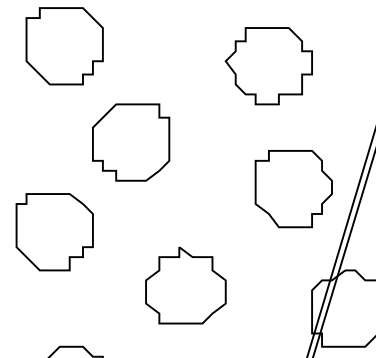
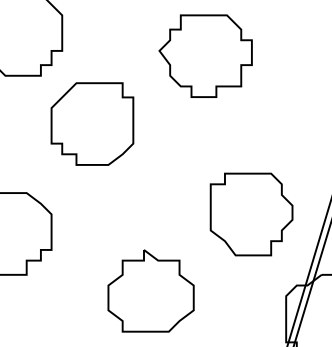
part: (268, 66) -> (205, 56), moved
part: (131, 142) -> (92, 123), moved
part: (293, 189) -> (251, 214), moved

